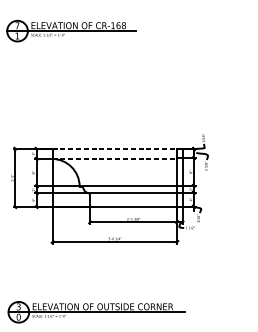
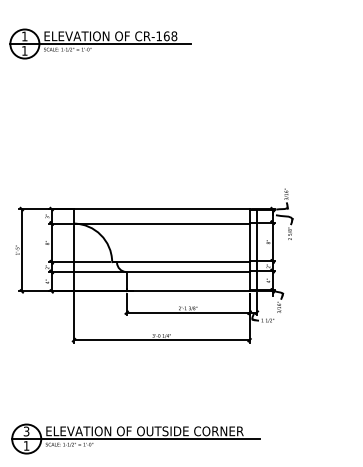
text: (17, 25) -> (24, 36), 7 -> 1
line: (114, 148) -> (161, 209), dashed -> solid
line: (114, 158) -> (161, 223), dashed -> solid
text: (18, 316) -> (26, 445), 0 -> 1

